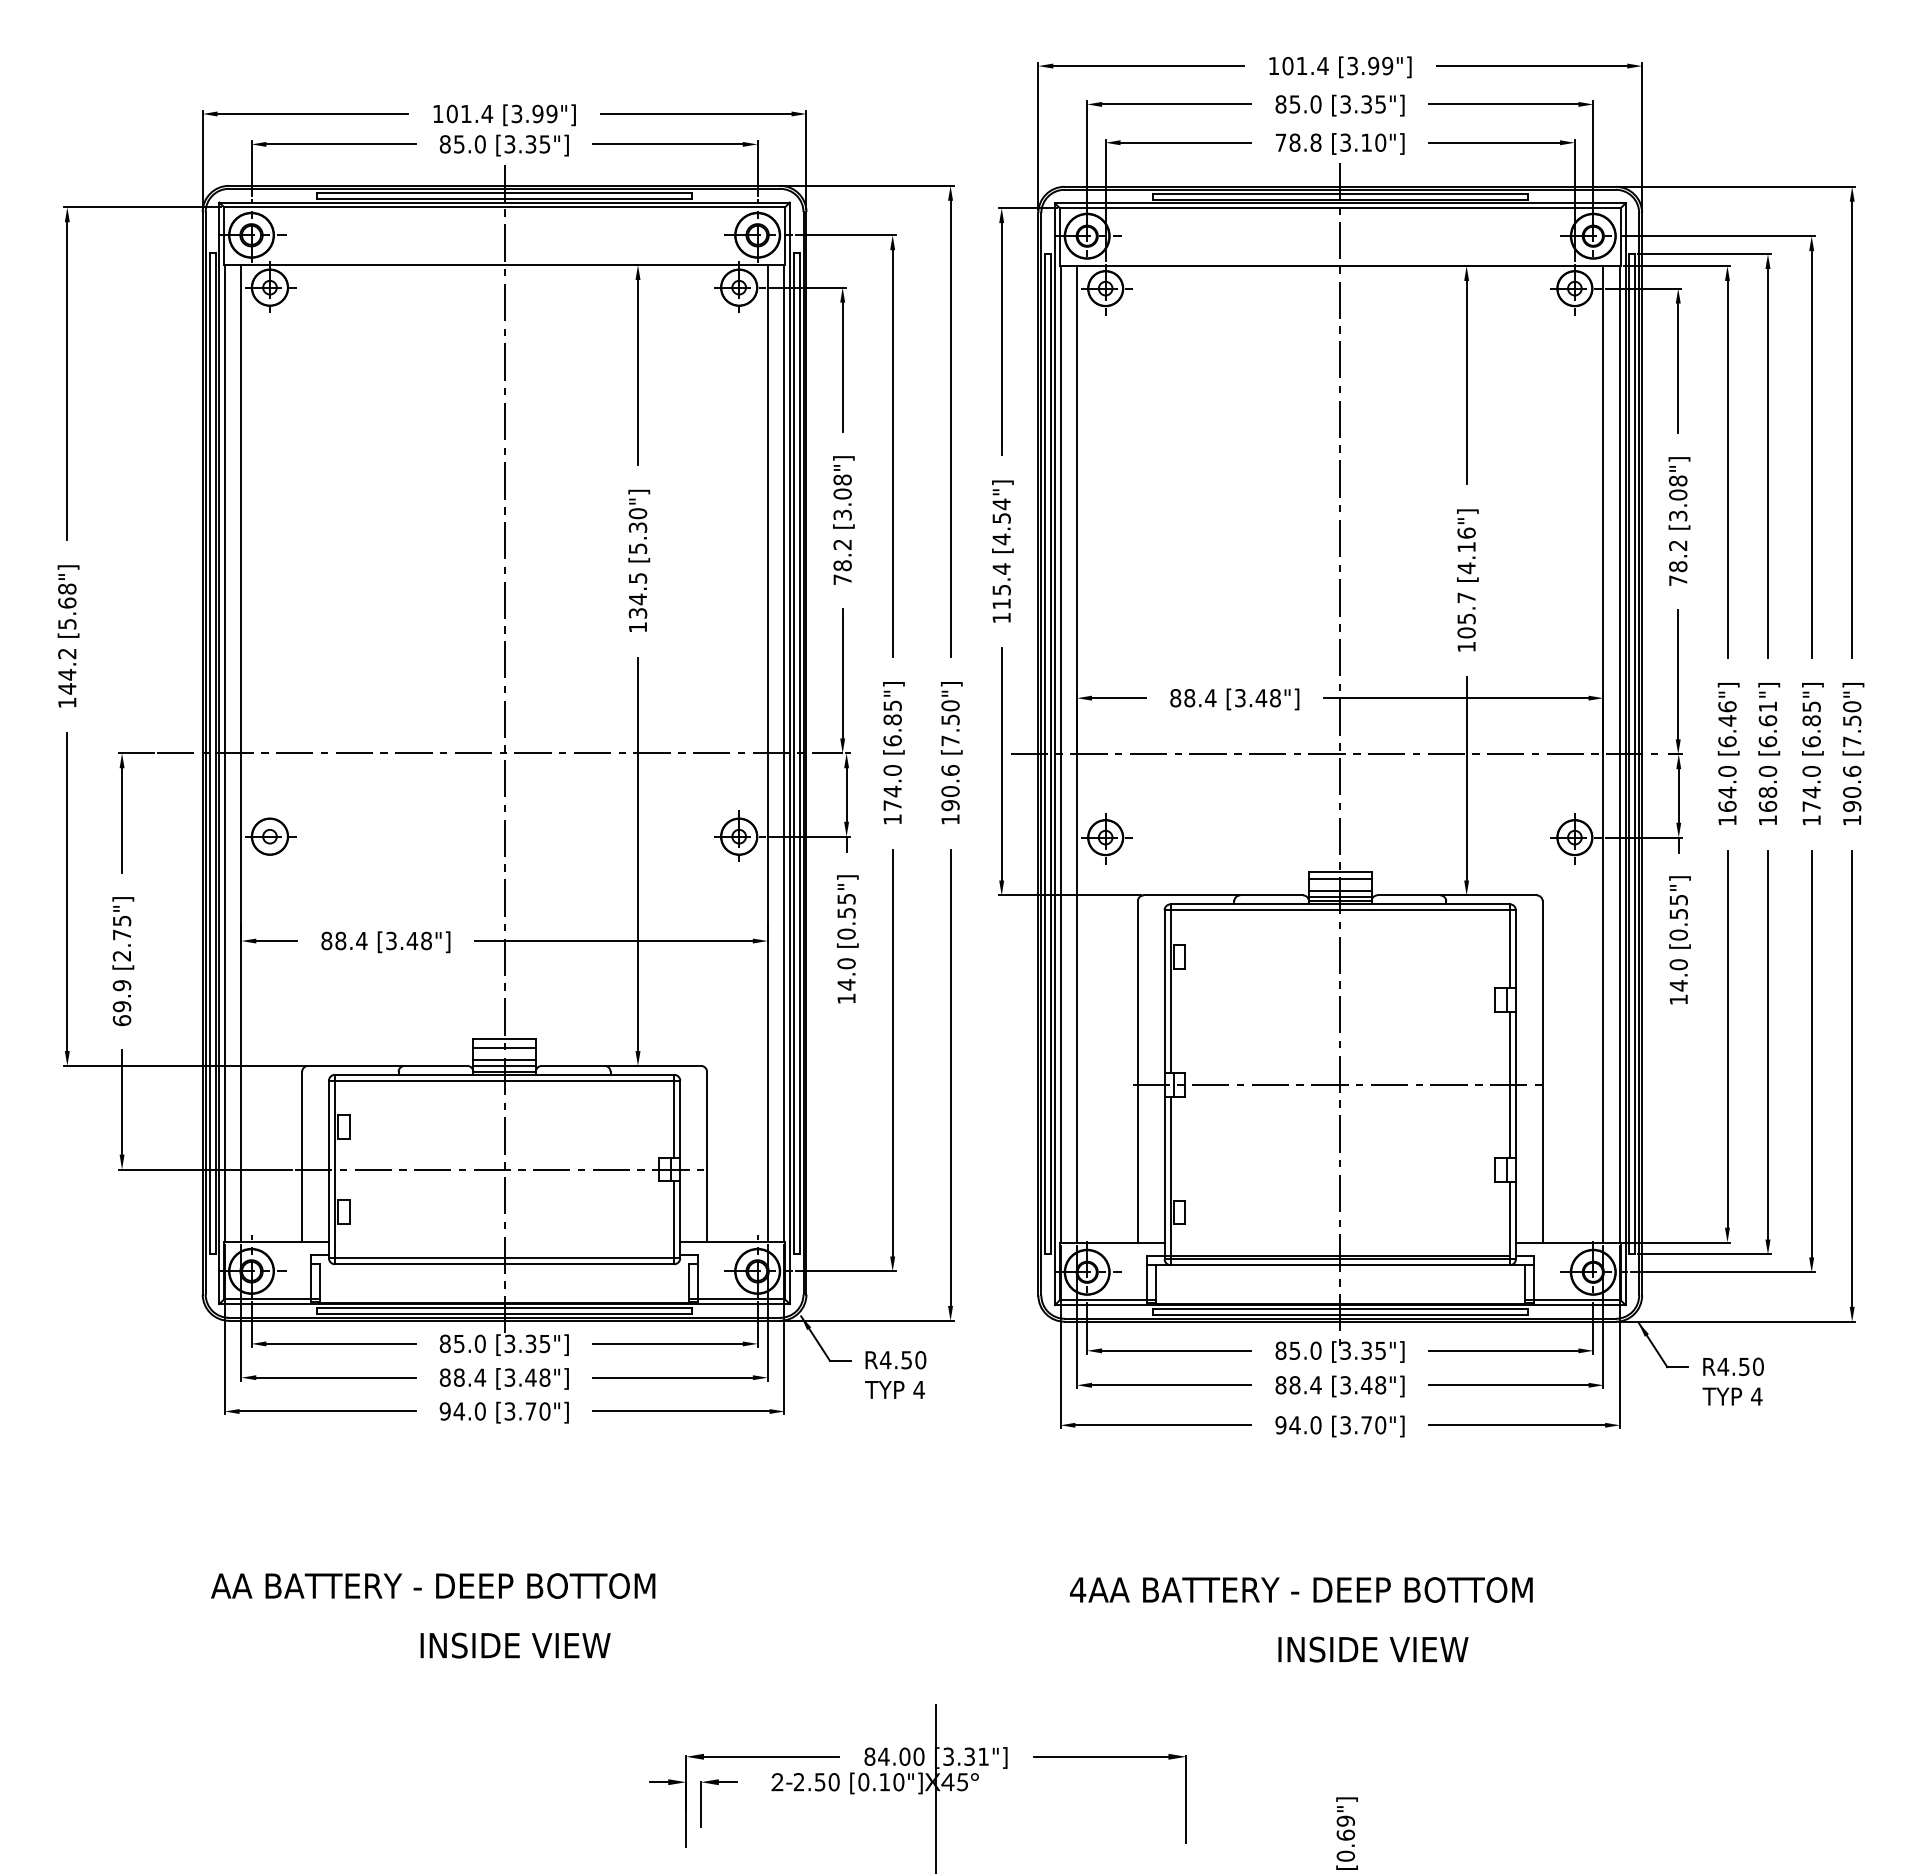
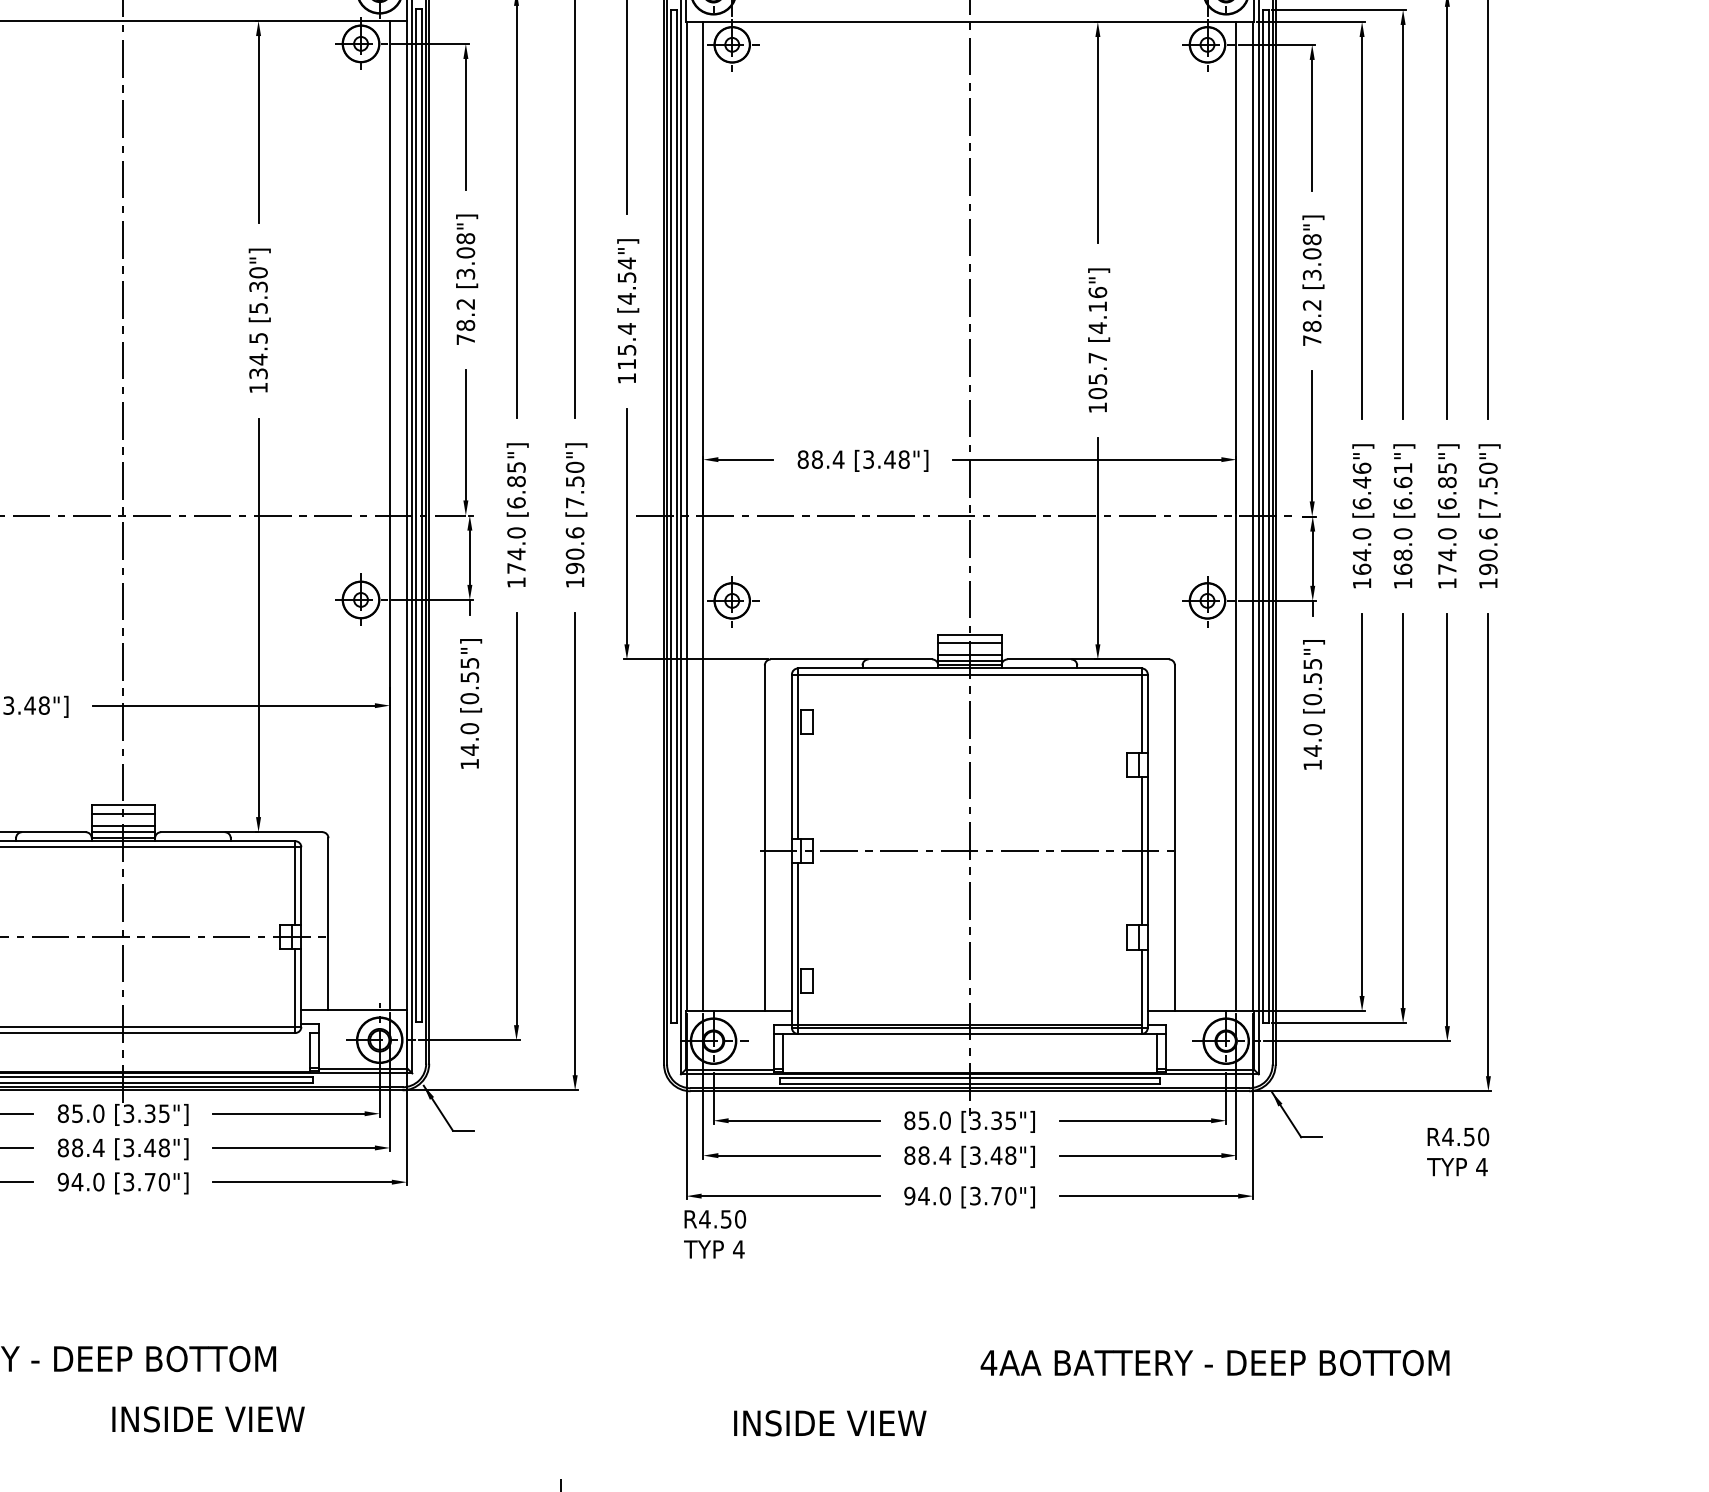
text: (895, 1374) -> (714, 1233), moved
text: (1732, 1381) -> (1457, 1151), moved
text: (1301, 1589) -> (1215, 1362), moved
text: (515, 1645) -> (208, 1419), moved
text: (1373, 1649) -> (830, 1423), moved

